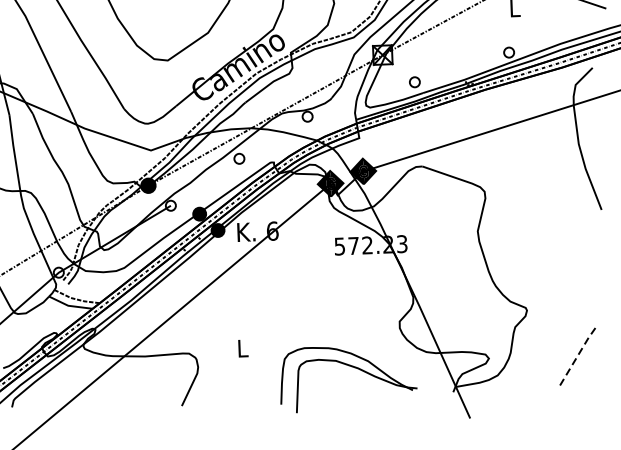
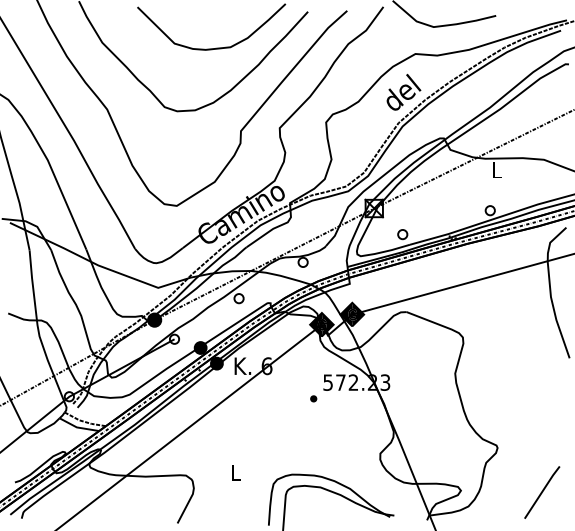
part: (324, 264) -> (313, 398), added
line: (577, 356) -> (542, 491), dashed -> solid

